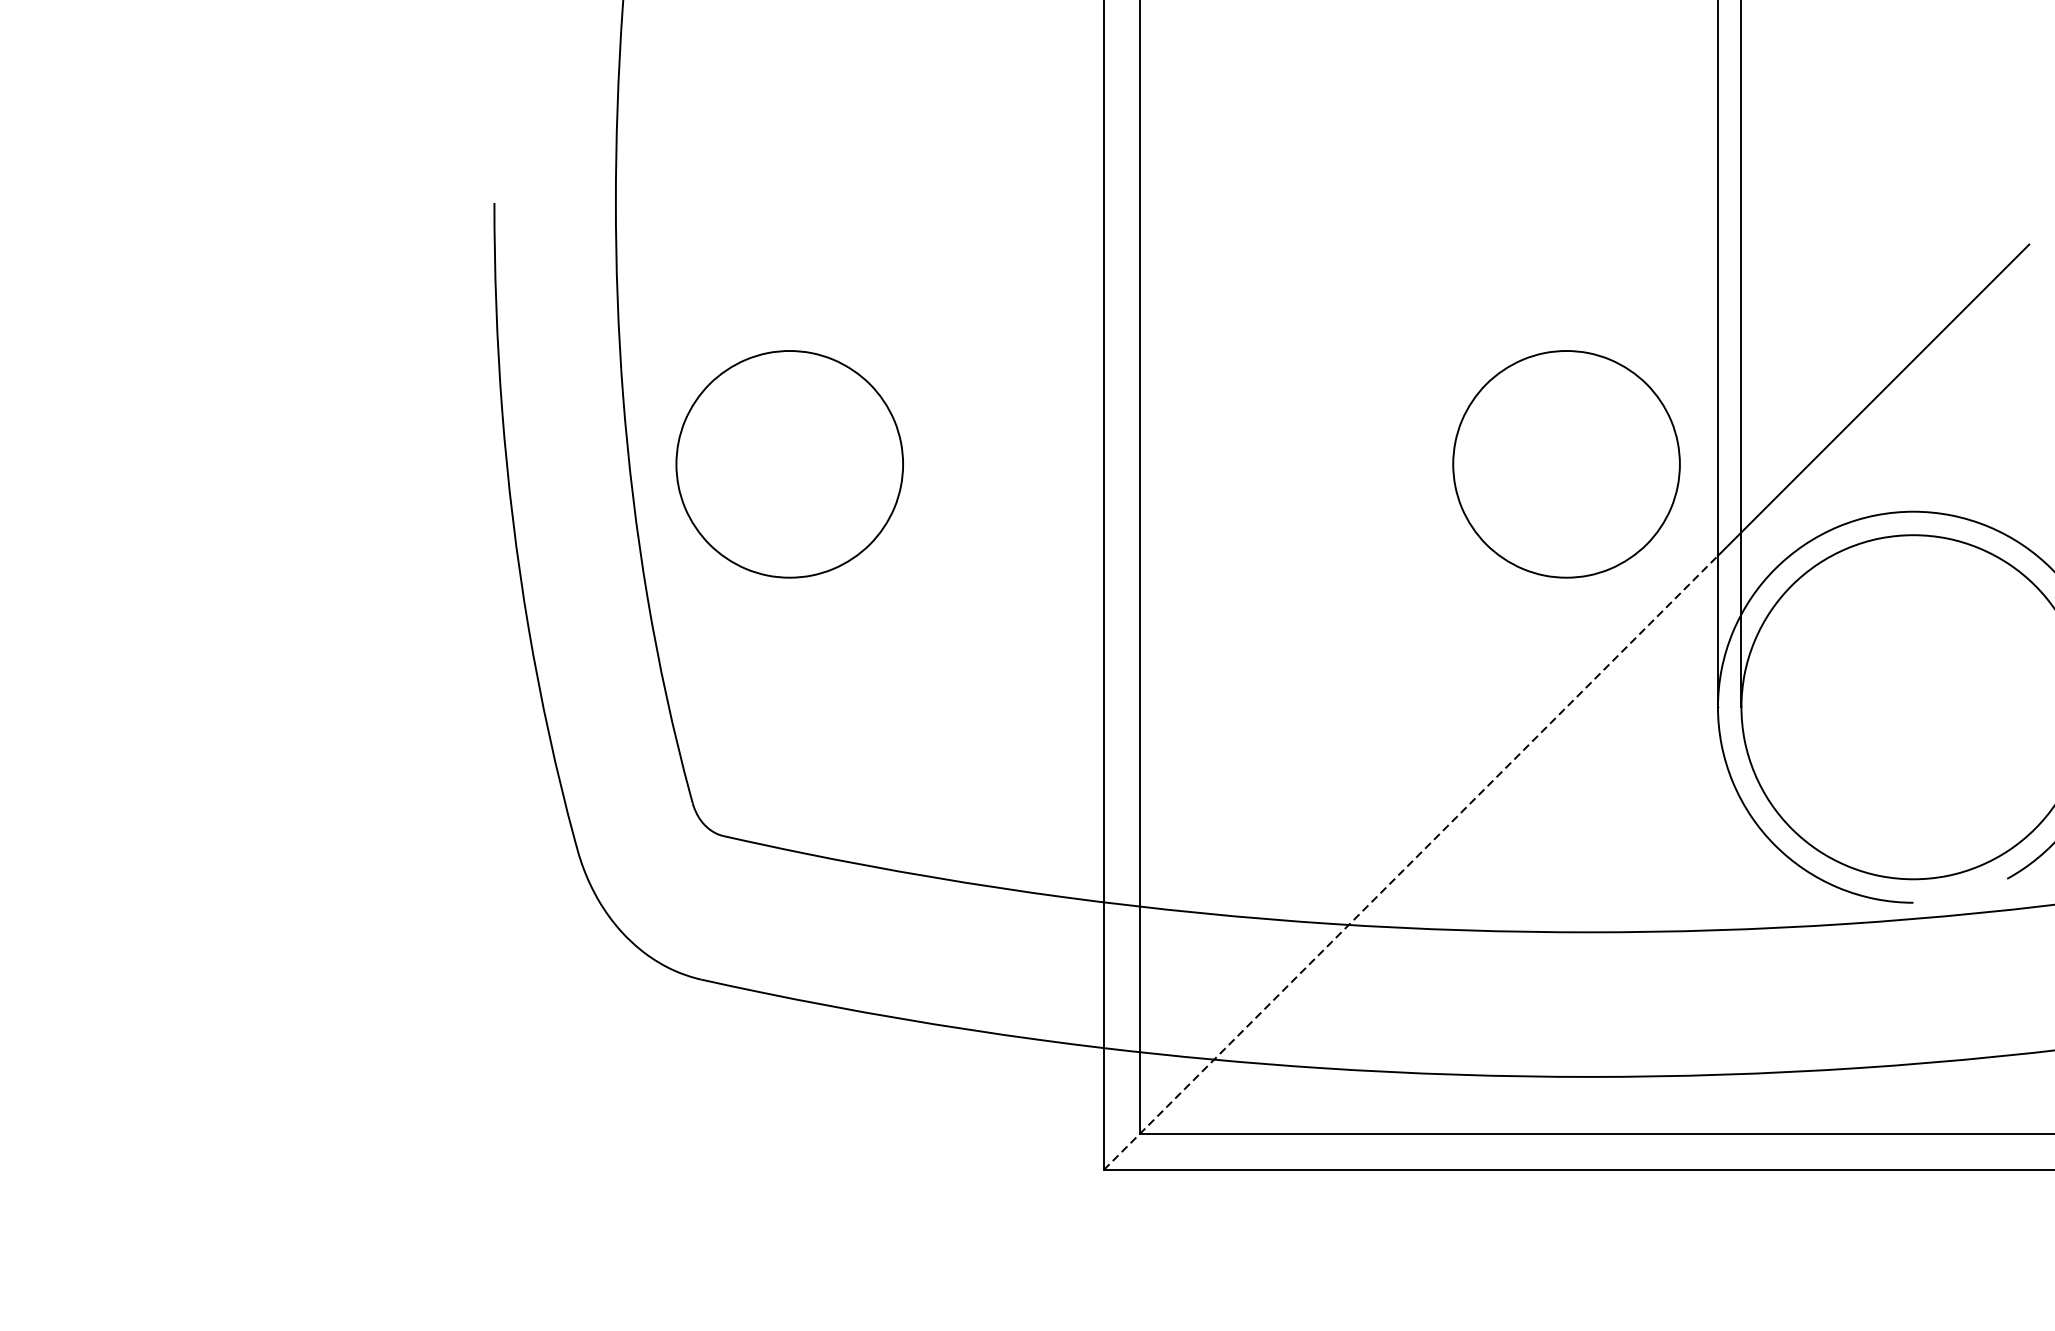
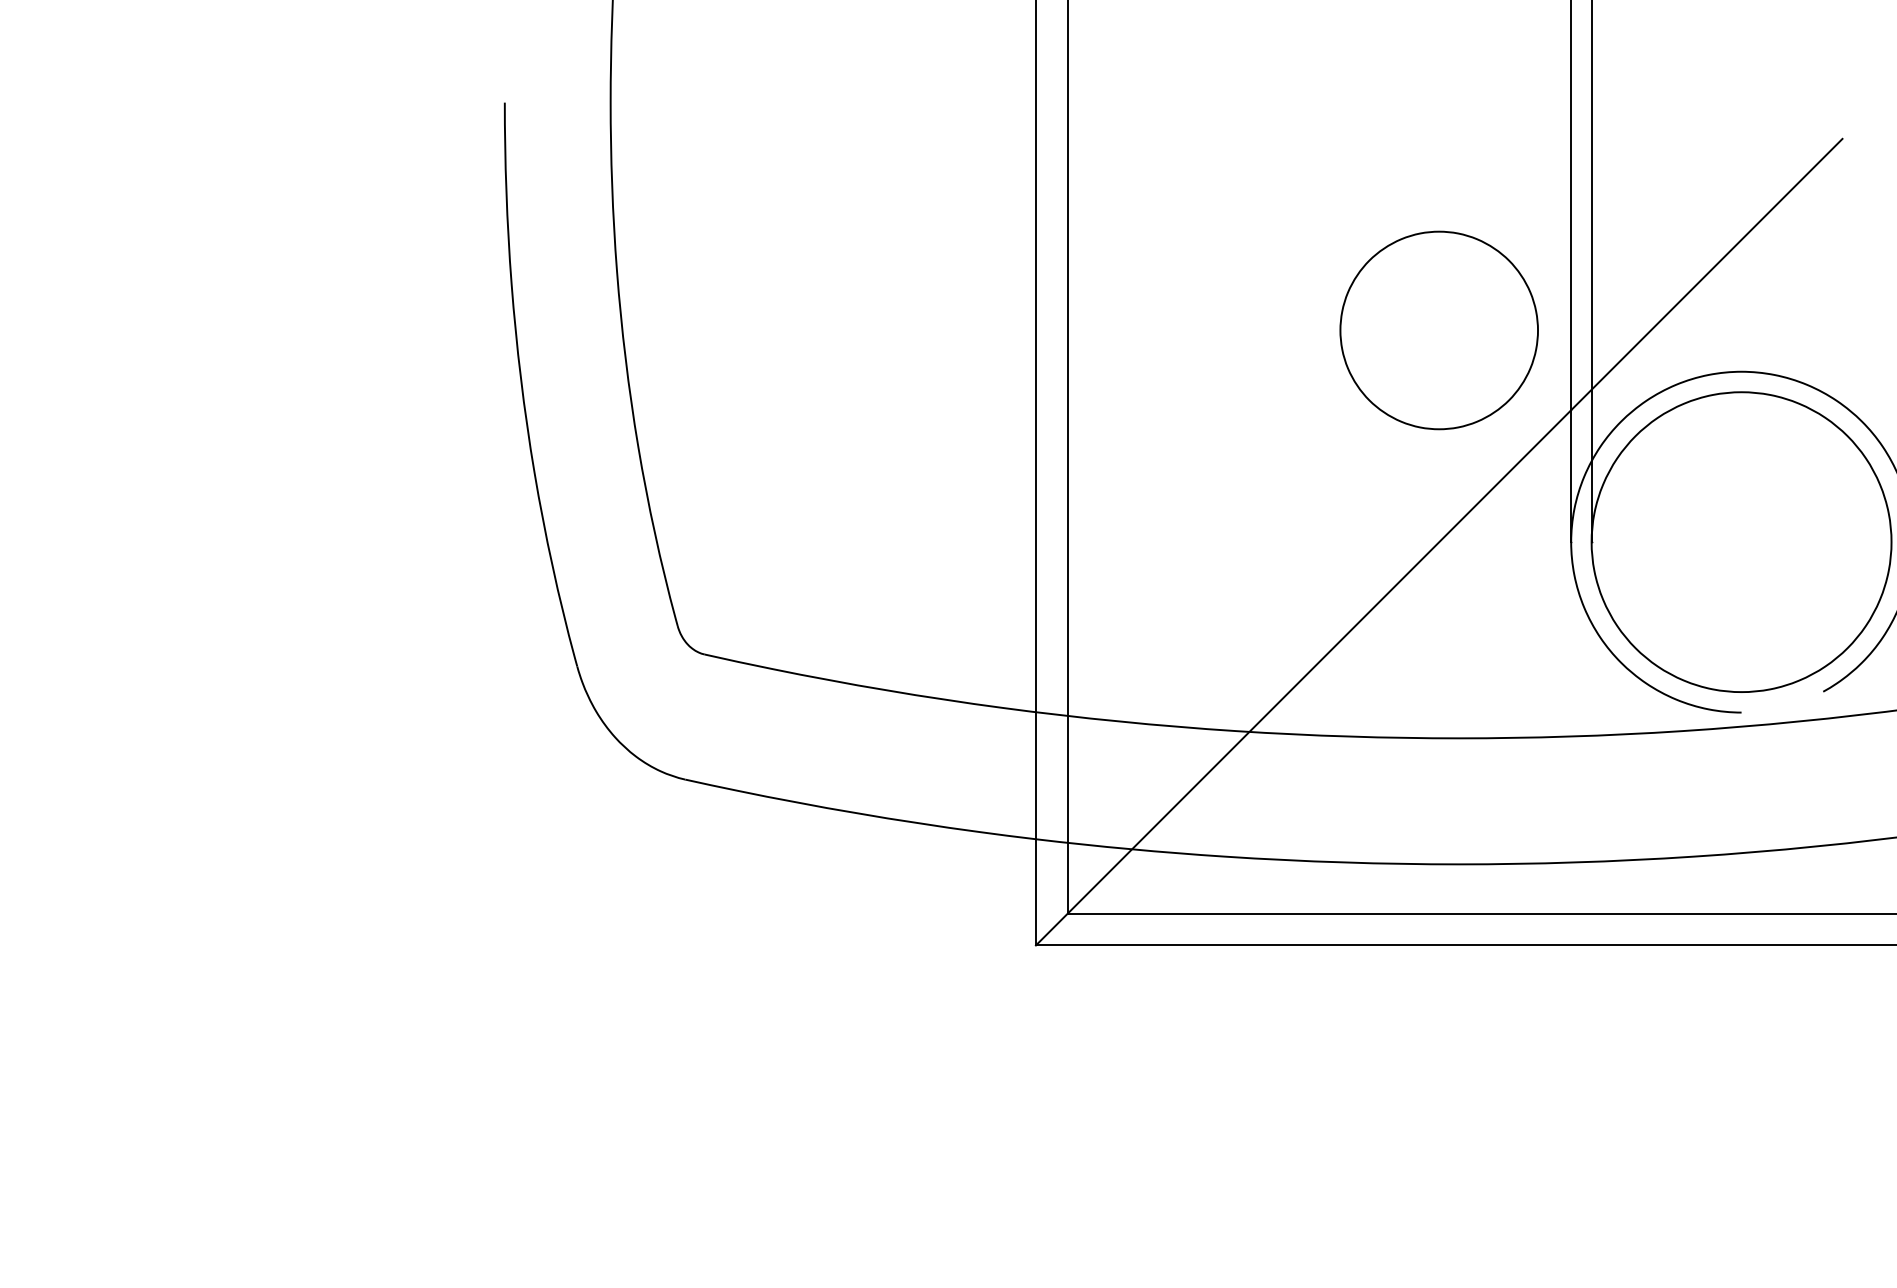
part: (788, 464) -> (761, 330), removed
line: (1410, 862) -> (1303, 677), dashed -> solid

